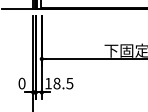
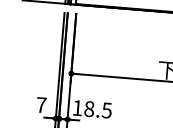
text: (21, 83) -> (40, 104), 0 -> 7

